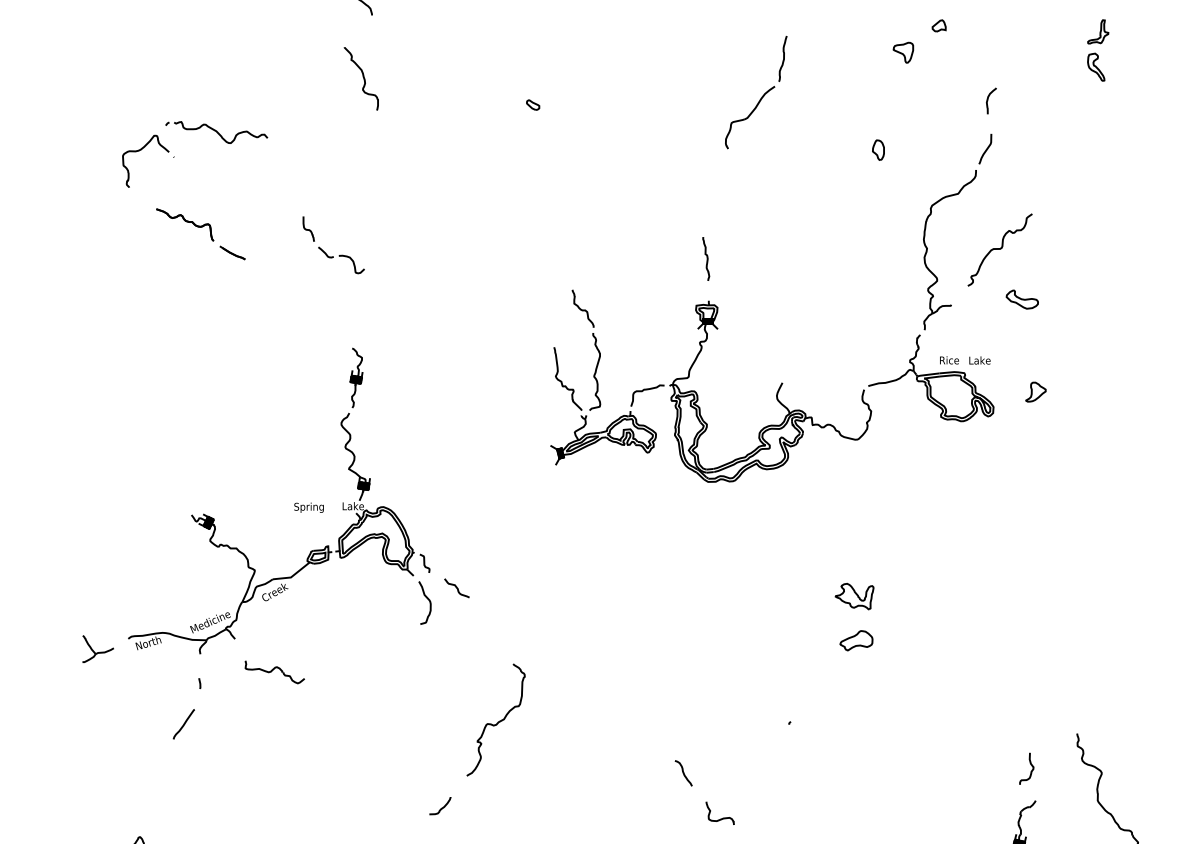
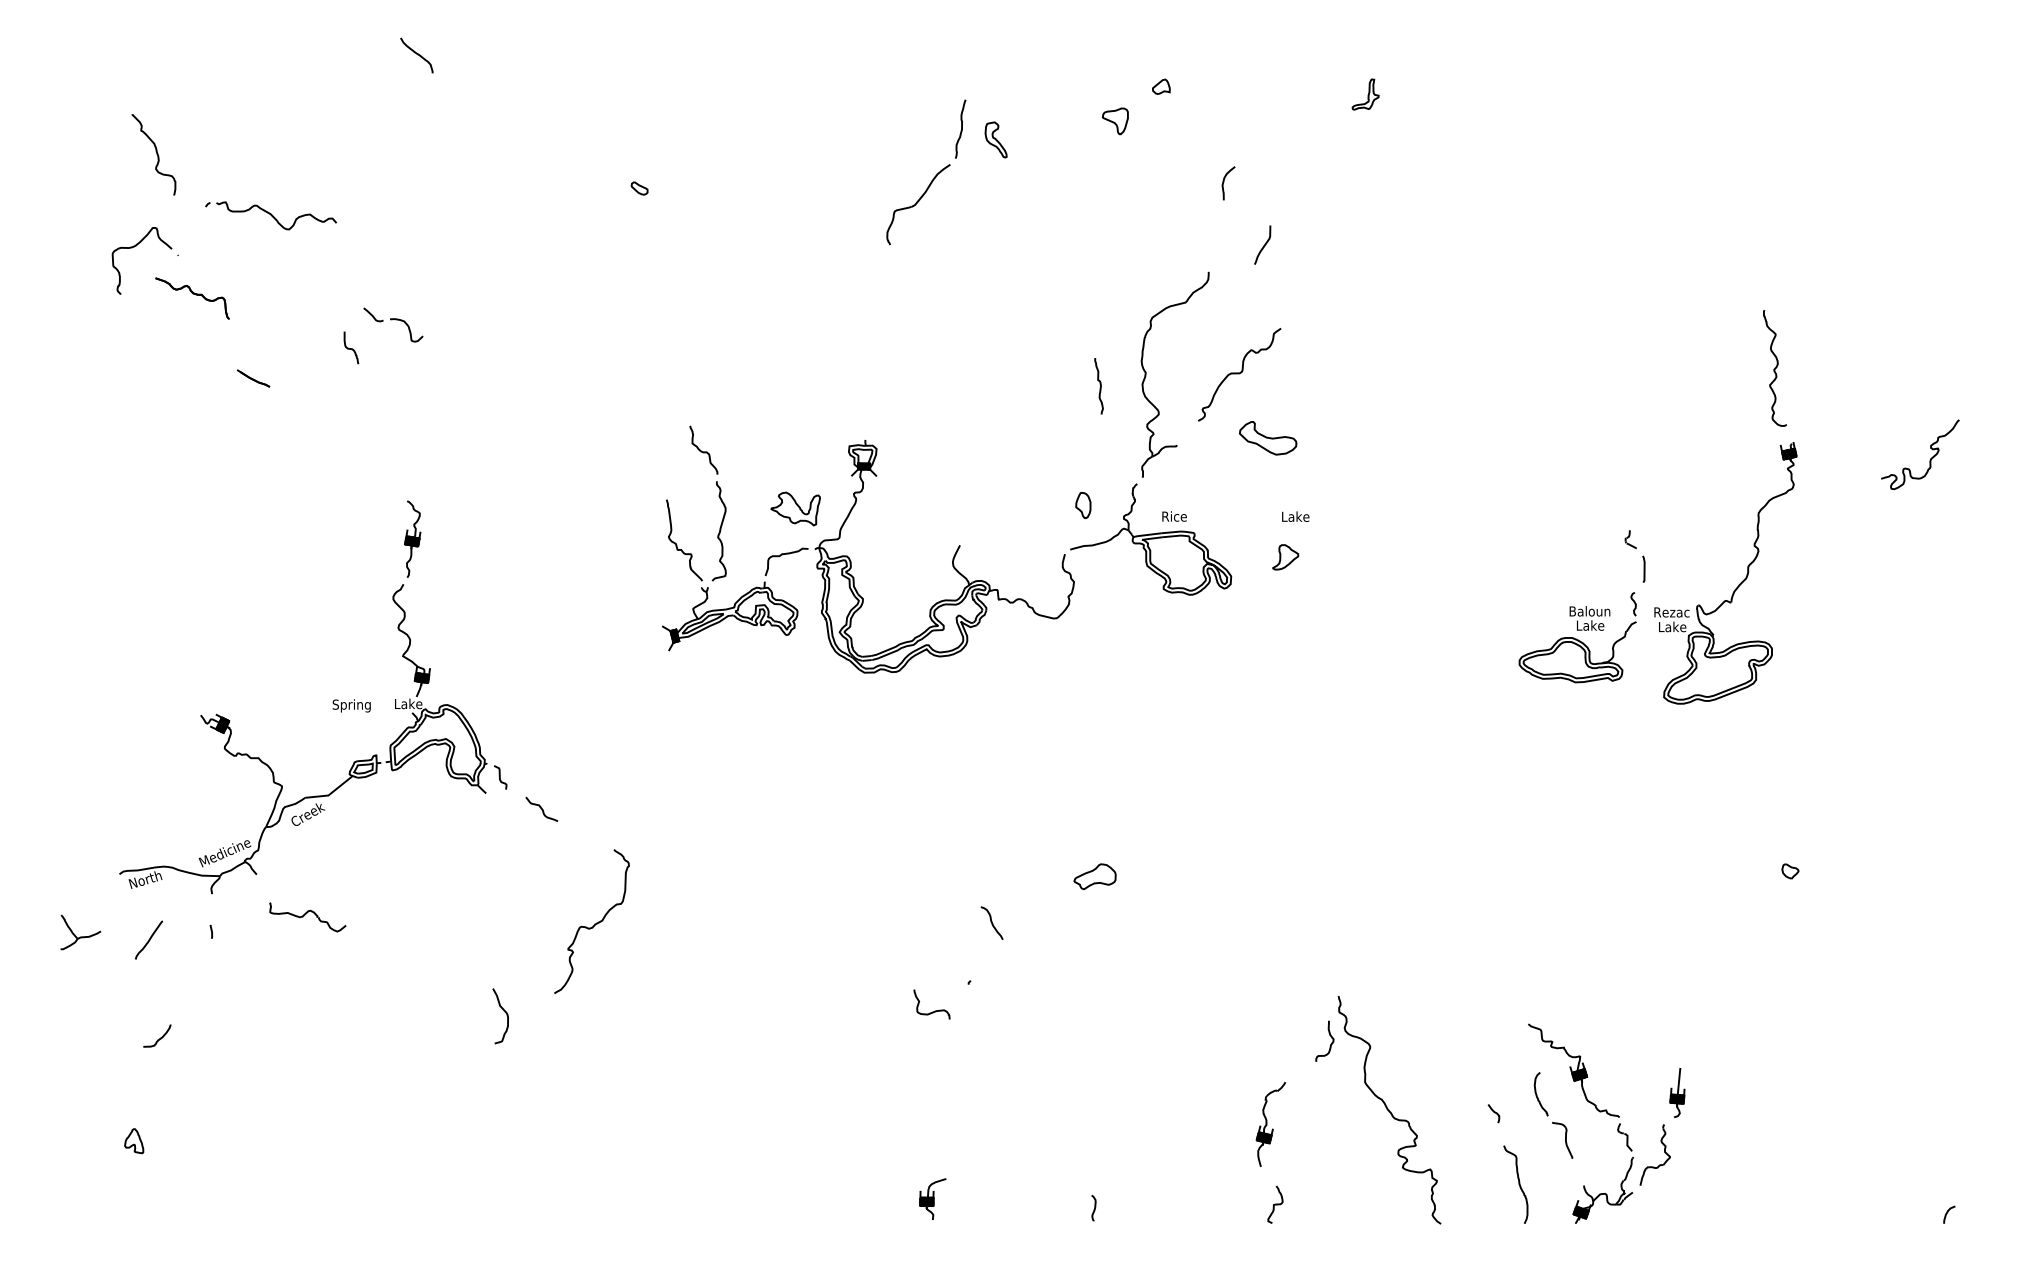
part: (1095, 66) -> (995, 139), moved
curve: (363, 78) -> (156, 154), moved
part: (216, 132) -> (270, 215), moved
part: (878, 149) -> (1083, 504), moved
curve: (985, 149) -> (1263, 245), moved
part: (185, 224) -> (192, 298), moved
part: (341, 259) -> (393, 324), moved
curve: (706, 259) -> (1099, 387), moved
part: (1022, 299) -> (1268, 438), size x1.4
text: (979, 360) -> (1295, 516), moved
part: (854, 596) -> (795, 508), moved
curve: (427, 600) -> (504, 1012), moved
part: (856, 640) -> (1094, 876), moved
part: (97, 649) -> (80, 932), moved
curve: (498, 721) -> (594, 923), moved
curve: (183, 723) -> (148, 939), moved
curve: (1030, 764) -> (1329, 1035), moved
curve: (683, 772) -> (991, 922), moved
curve: (442, 807) -> (160, 1037), moved
curve: (722, 817) -> (934, 1010), moved

